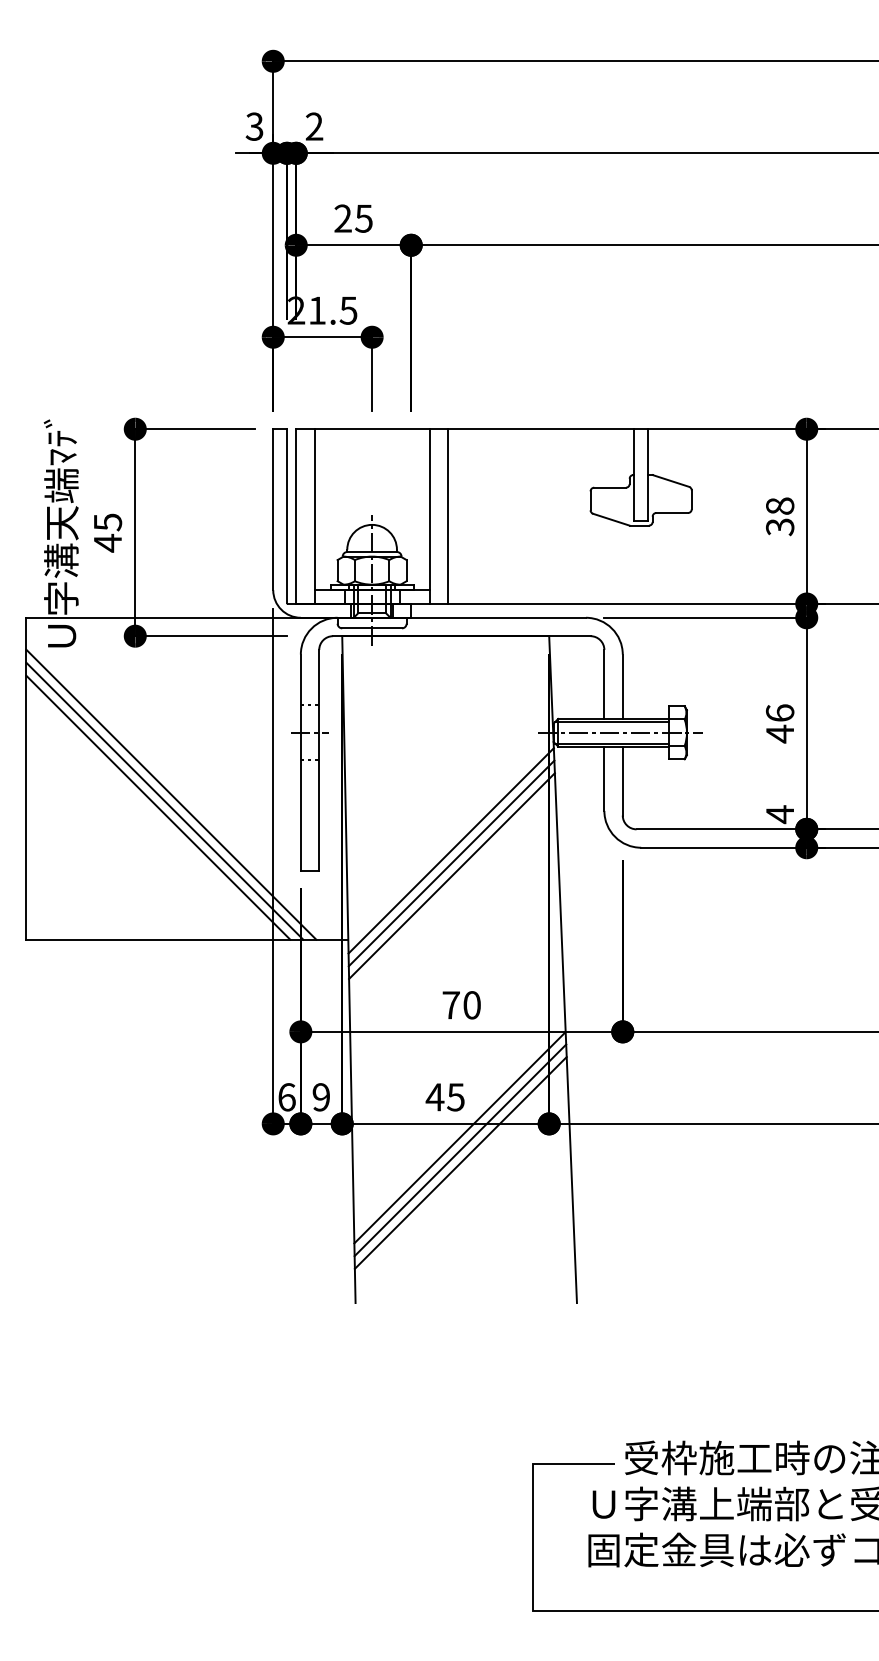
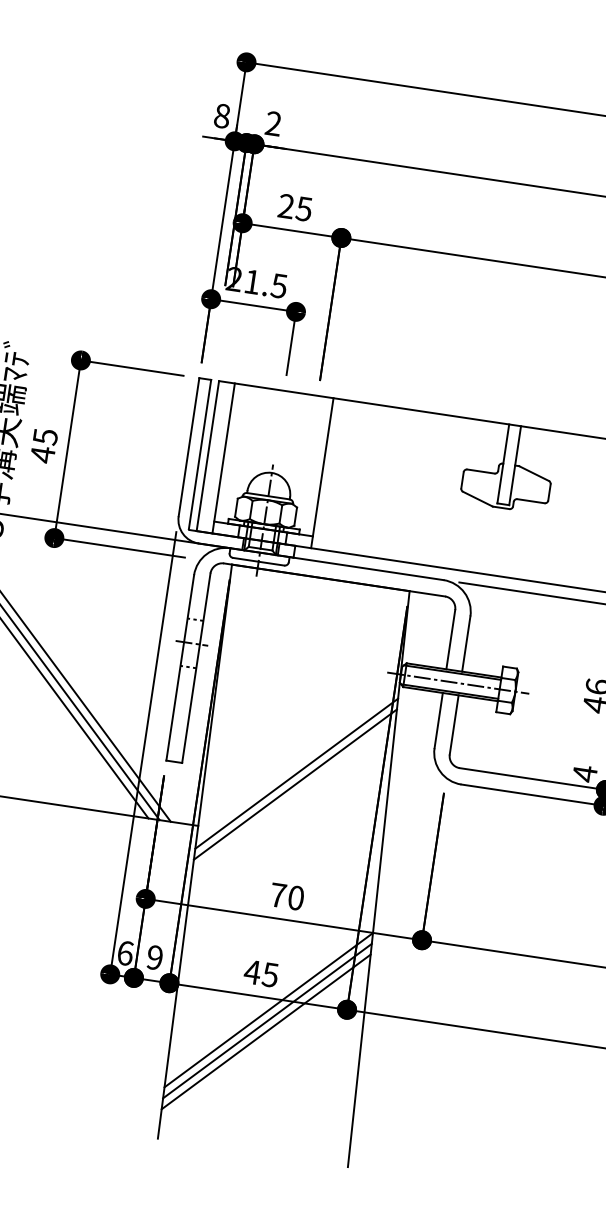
text: (254, 126) -> (222, 115), 3 -> 8
line: (448, 516) -> (338, 475), removed
line: (450, 850) -> (297, 762), removed

